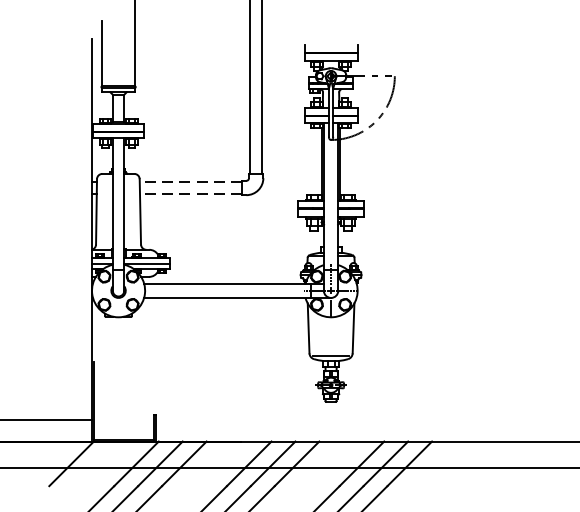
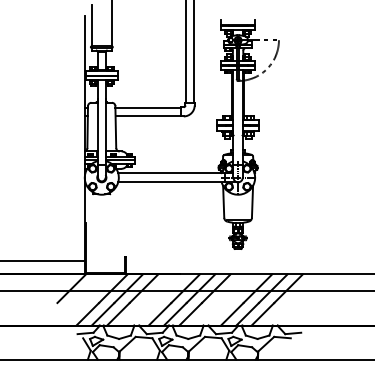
line: (191, 182) -> (148, 108), dashed -> solid
line: (191, 193) -> (148, 115), dashed -> solid

